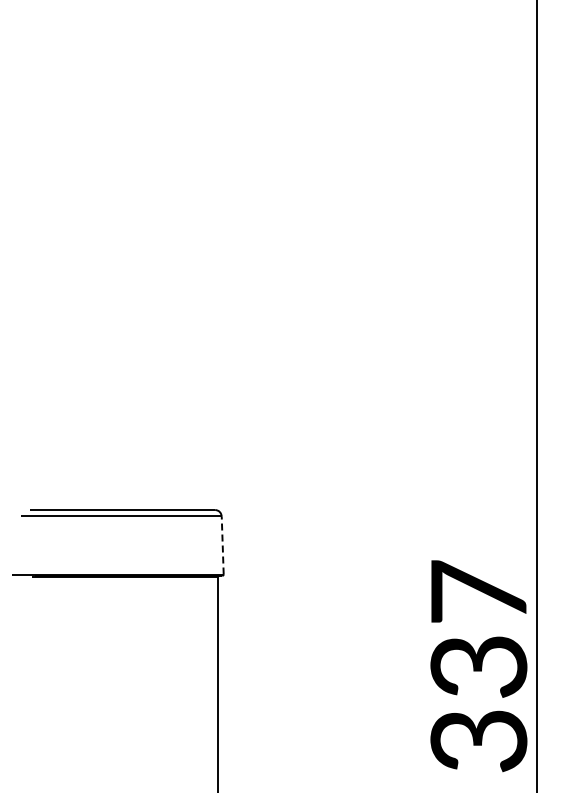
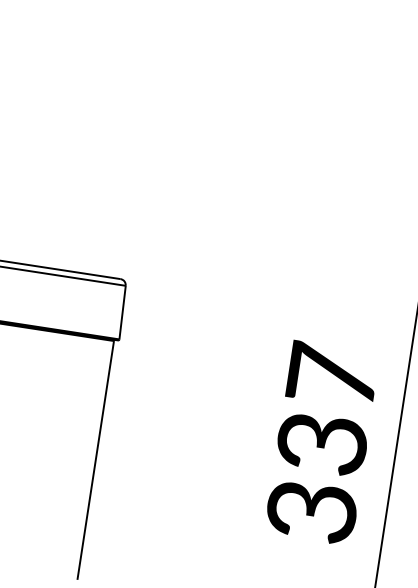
line: (222, 544) -> (122, 311), dashed -> solid
text: (478, 666) -> (321, 443), moved

